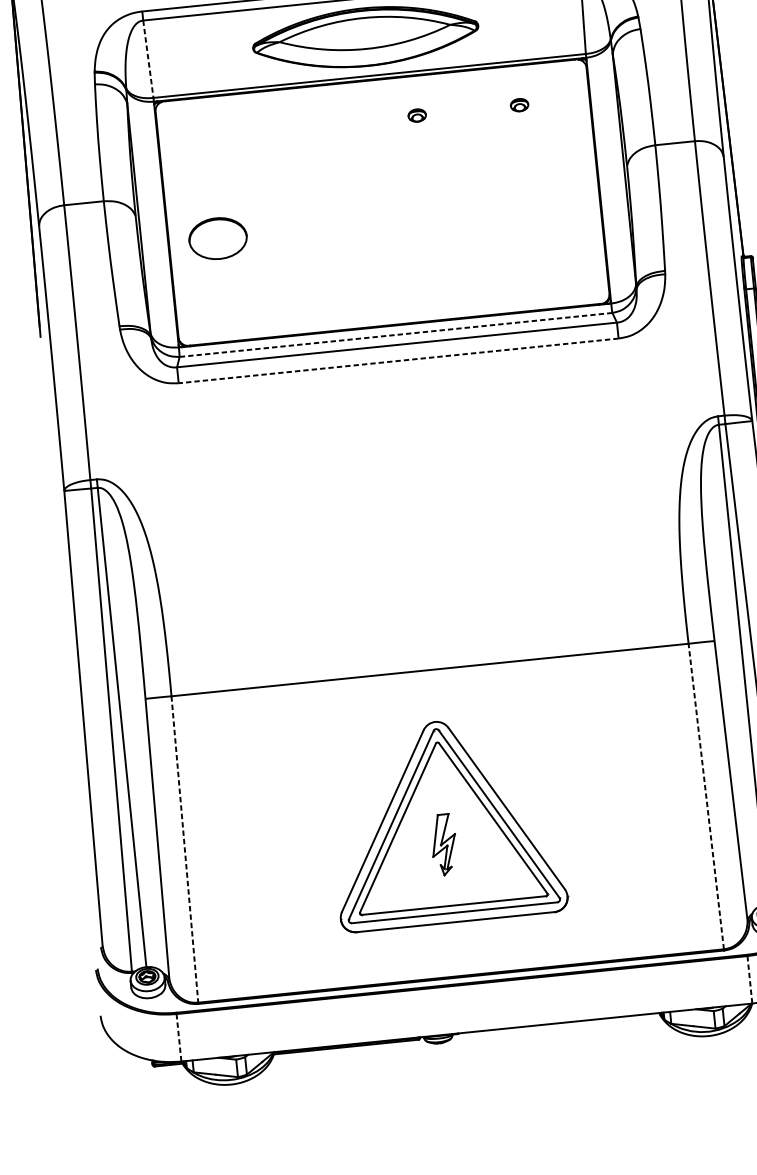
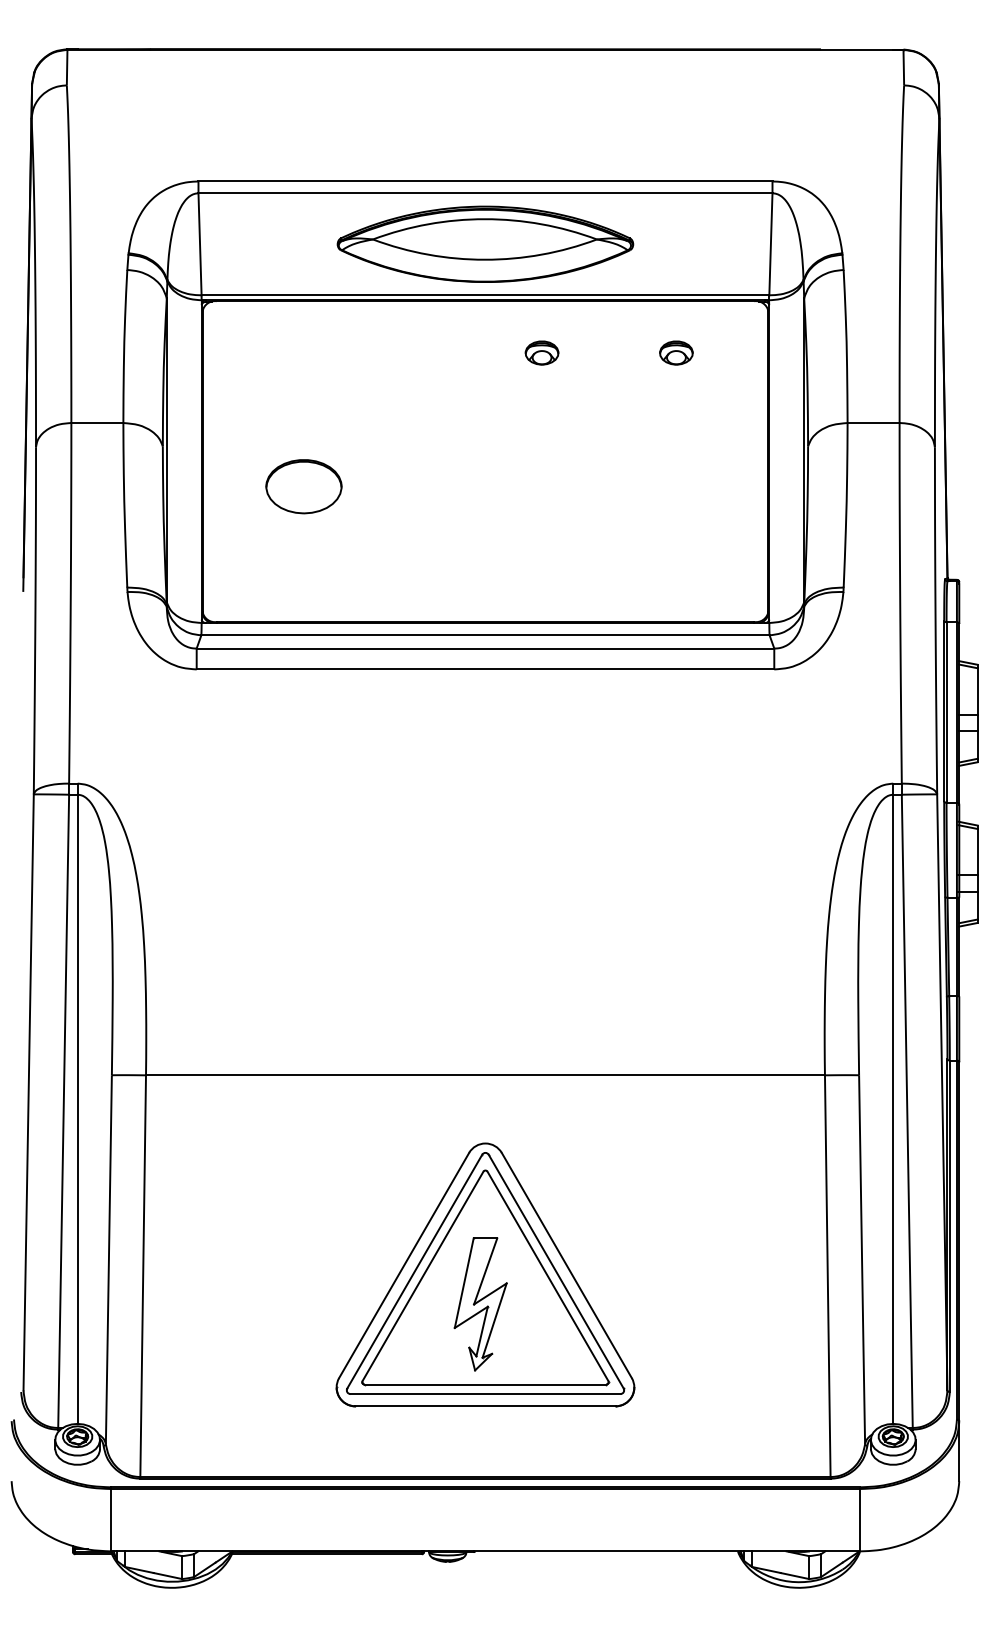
line: (148, 59) -> (200, 244), dashed -> solid
part: (519, 104) -> (676, 352), size x1.43
part: (416, 115) -> (541, 352), size x1.43
part: (217, 238) -> (303, 486), moved
line: (395, 335) -> (484, 635), dashed -> solid
line: (398, 360) -> (485, 669), dashed -> solid
line: (706, 796) -> (827, 1276), dashed -> solid
part: (443, 844) -> (480, 1304), size x1.67
line: (185, 849) -> (143, 1276), dashed -> solid
line: (750, 980) -> (860, 1520), dashed -> solid
line: (178, 1038) -> (110, 1520), dashed -> solid

